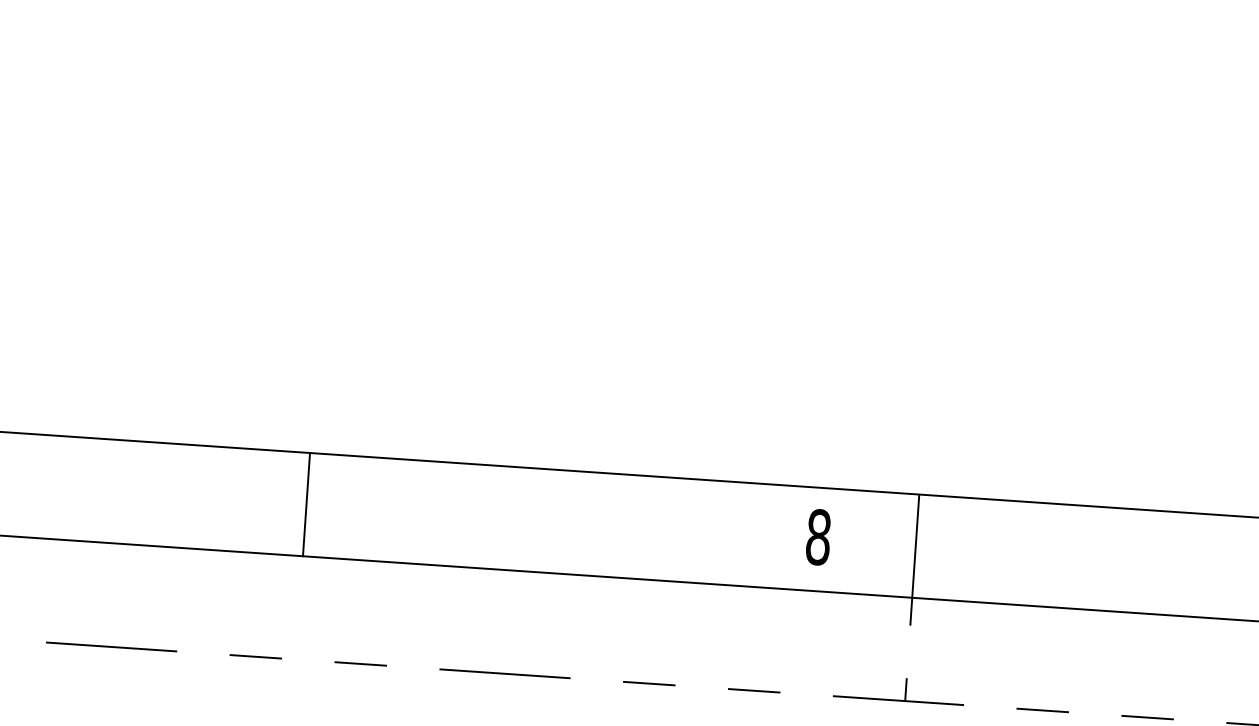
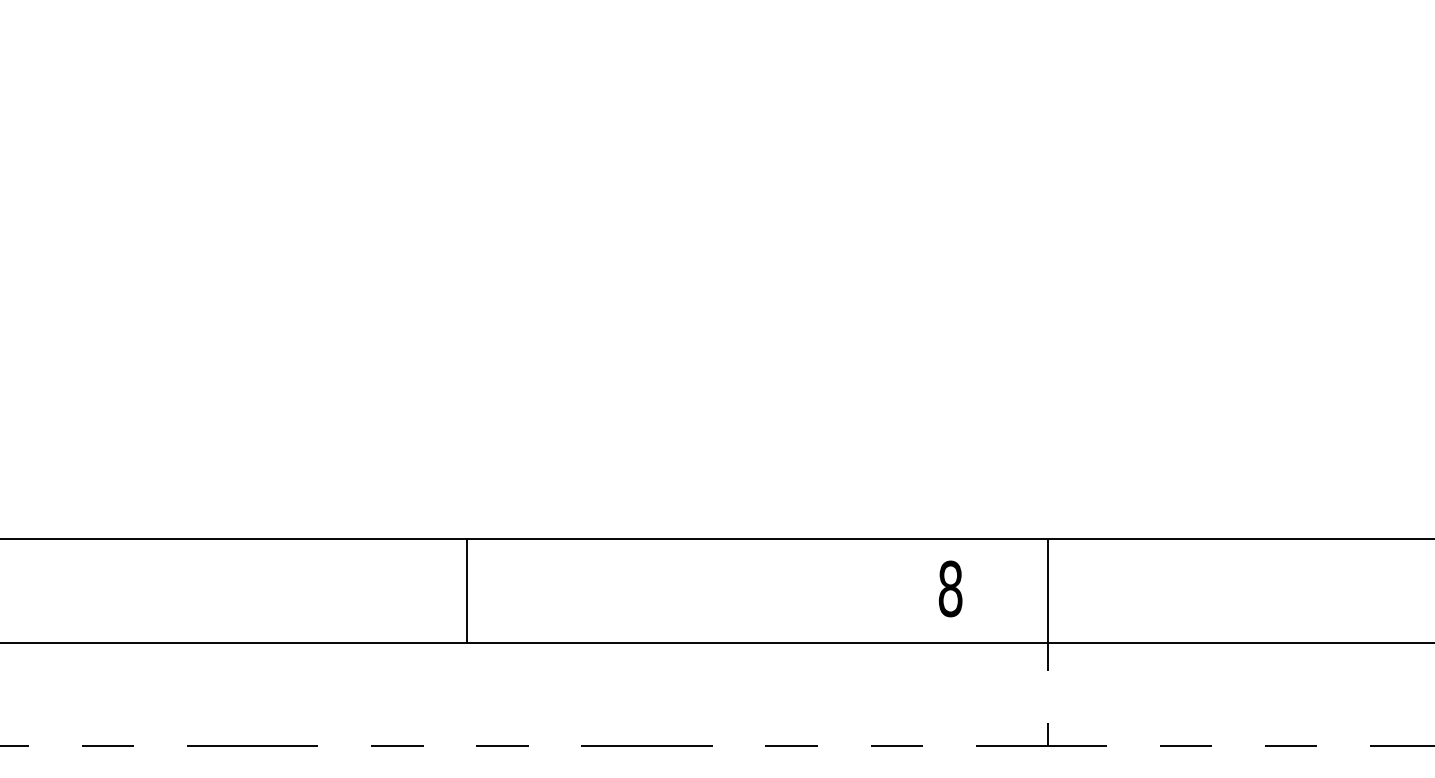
line: (306, 503) -> (467, 590), moved

